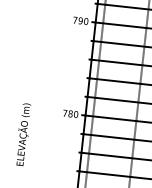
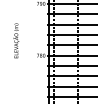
text: (23, 133) -> (16, 40), moved

